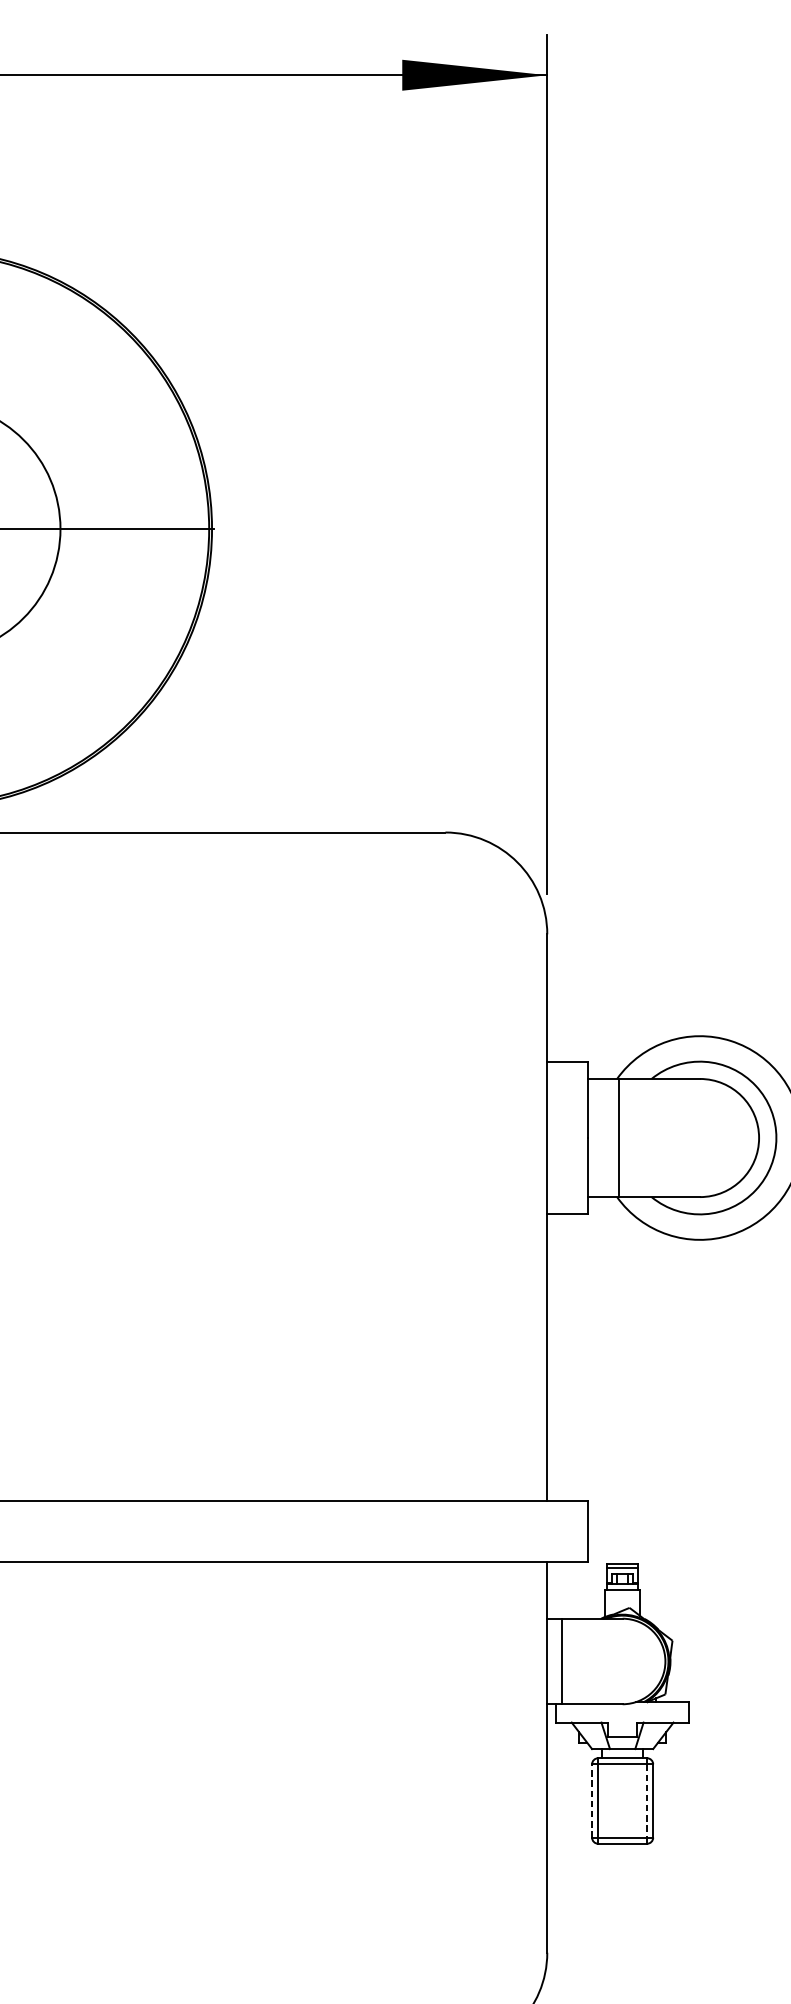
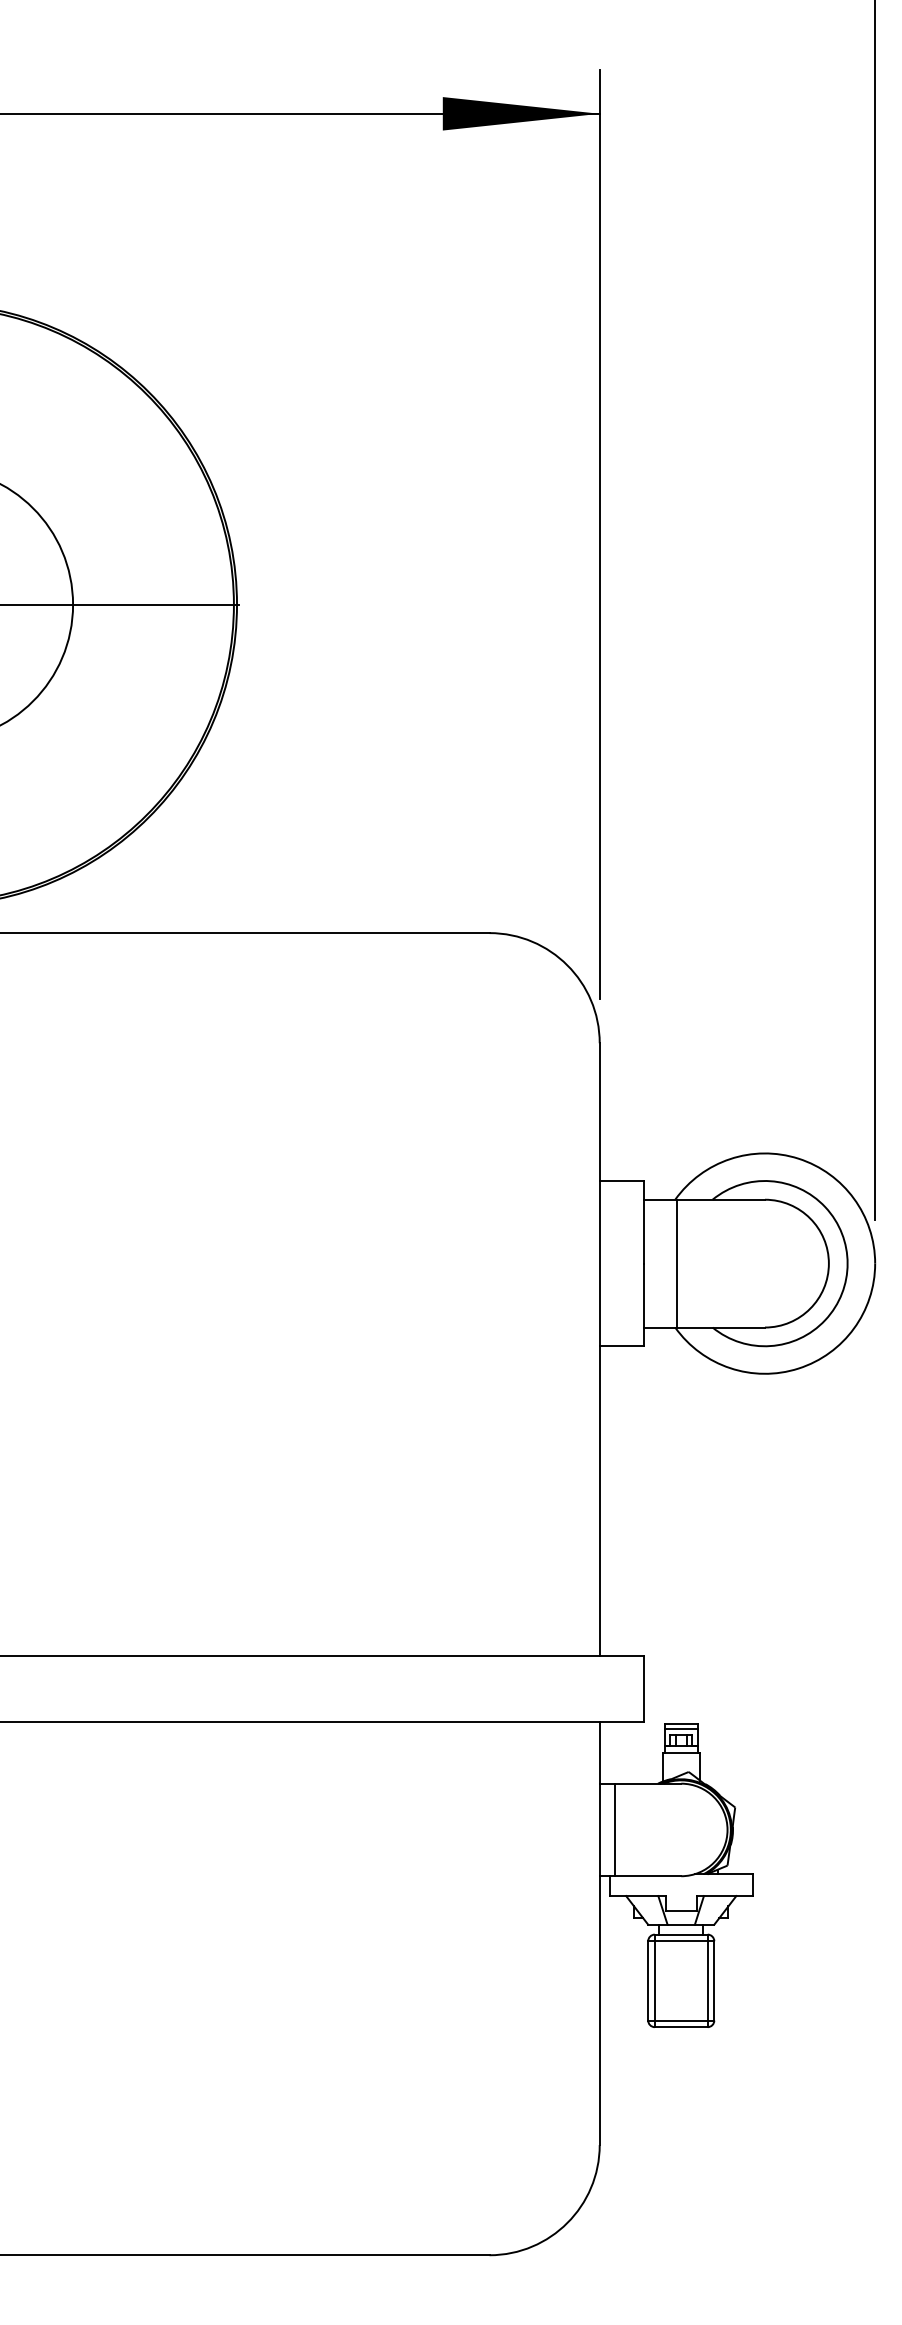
line: (592, 1800) -> (648, 1980), dashed -> solid
line: (646, 1800) -> (707, 1980), dashed -> solid

